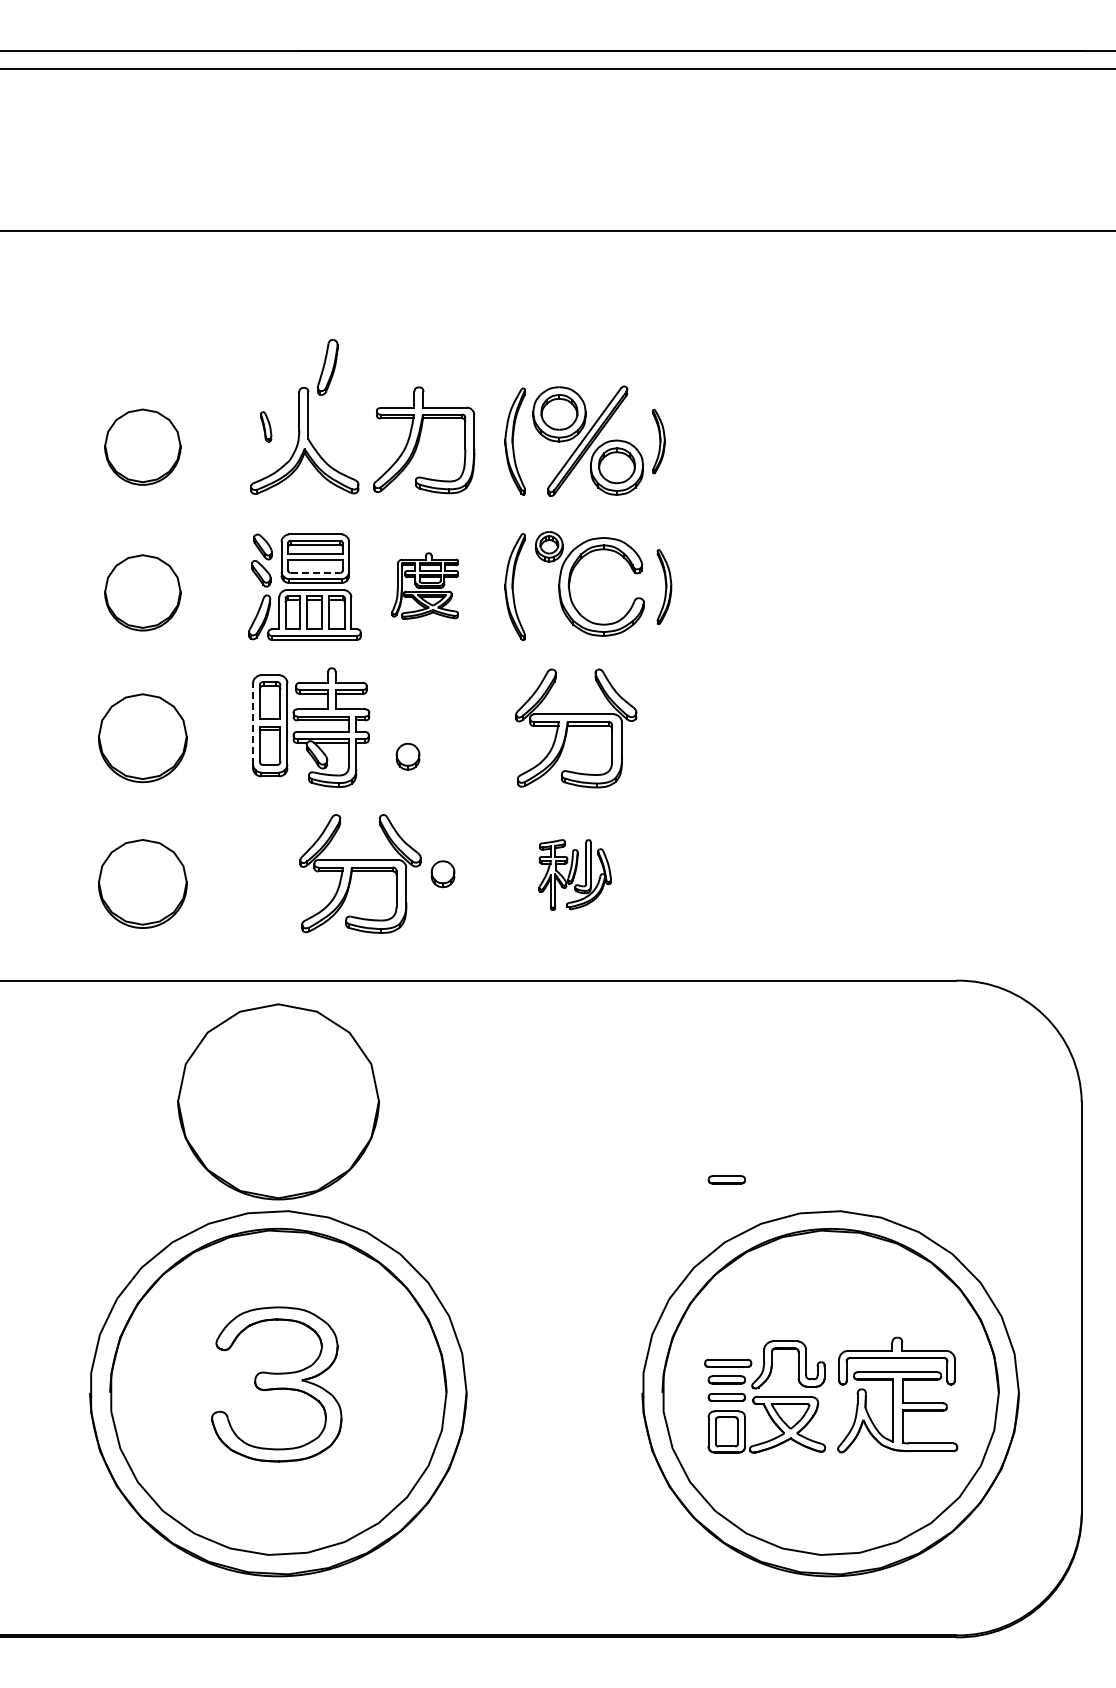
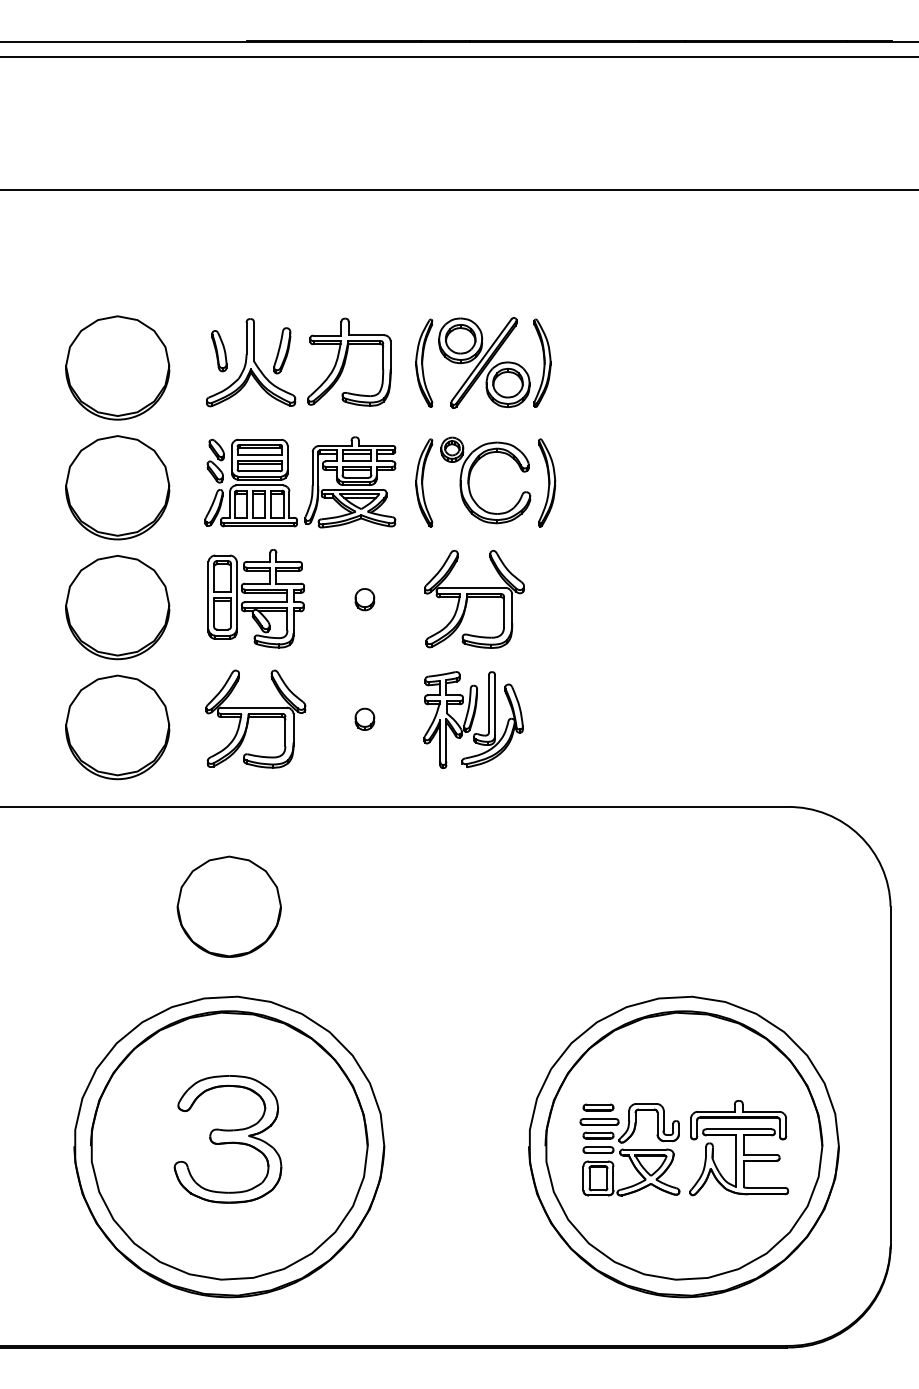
part: (327, 367) -> (282, 350), moved
part: (265, 426) -> (218, 350), size x1.67
part: (658, 441) -> (542, 363), size x1.67
part: (142, 446) -> (117, 367), size x1.67
line: (315, 563) -> (259, 463), added
line: (315, 572) -> (259, 471), dashed -> solid
part: (424, 585) -> (349, 481), size x1.67
part: (664, 586) -> (547, 482), size x1.43
part: (142, 592) -> (117, 487), size x1.67
line: (253, 723) -> (208, 595), dashed -> solid
part: (142, 737) -> (117, 606), size x1.43
part: (407, 756) -> (364, 599), moved
part: (360, 873) -> (255, 718), moved
part: (574, 874) -> (473, 719), size x1.67
part: (142, 883) -> (117, 727), size x1.43
part: (277, 1101) -> (228, 906), size x0.62
part: (726, 1179) -> (598, 1107), moved

